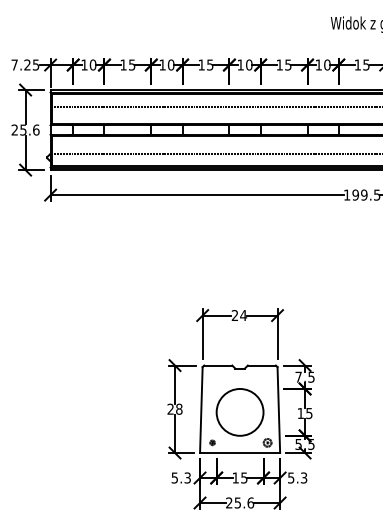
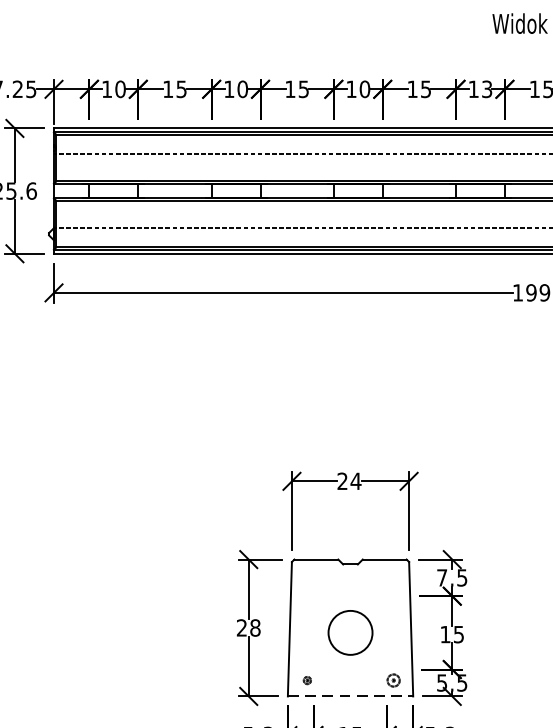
text: (327, 64) -> (487, 88), 10 -> 13
circle: (239, 411) -> (349, 631), size x0.6
line: (240, 453) -> (351, 697), solid -> dashed

